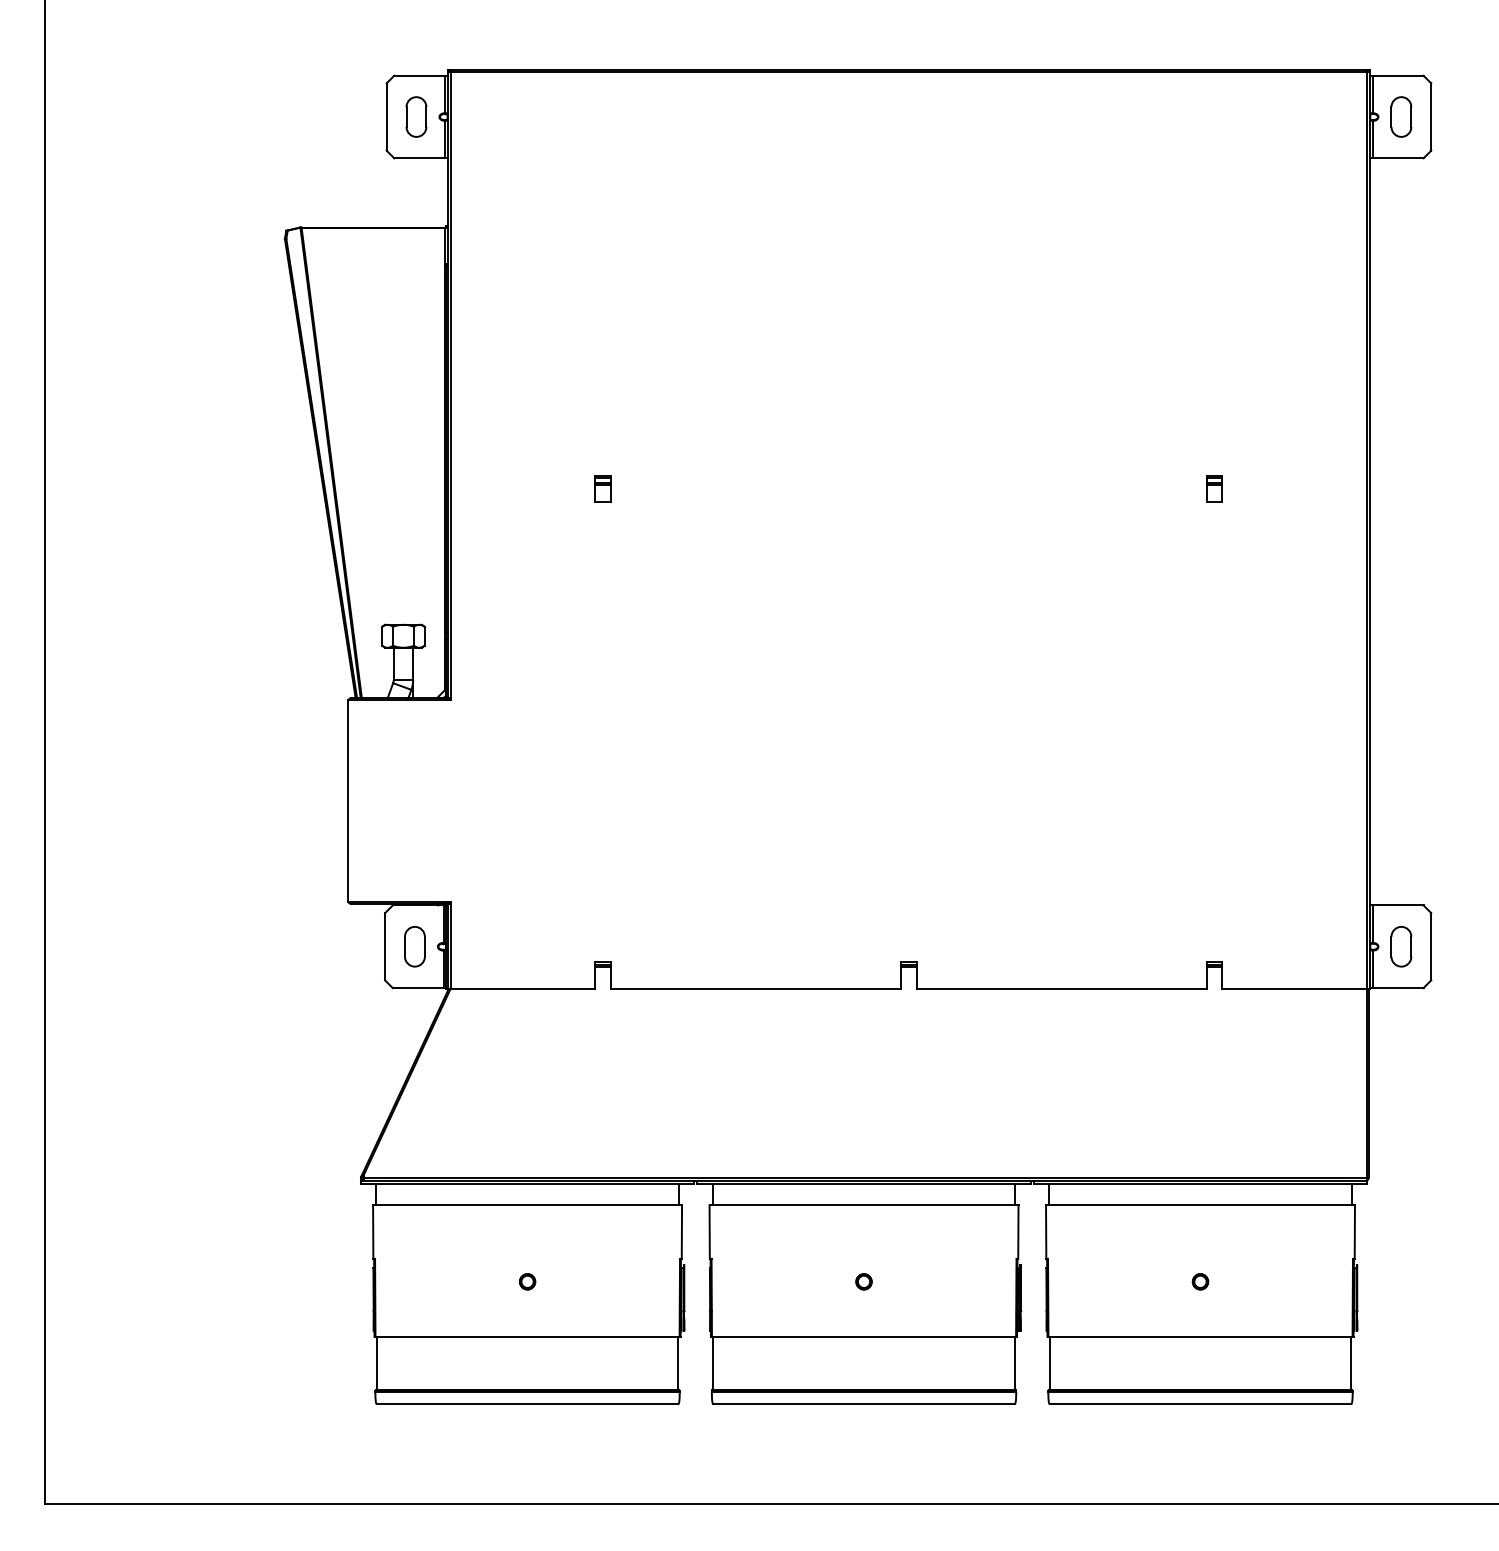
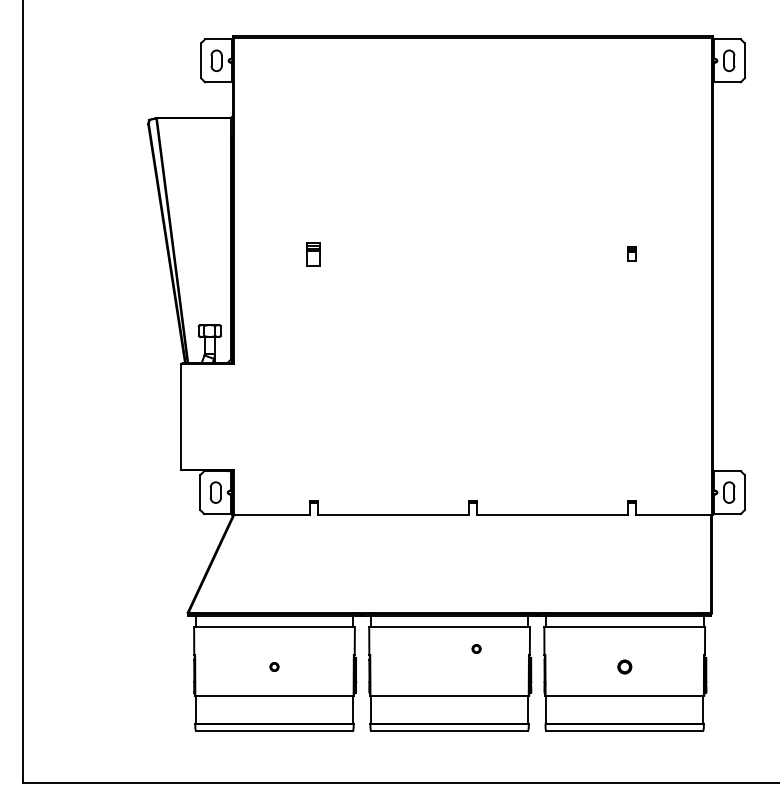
part: (602, 487) -> (313, 253), size x1.6
part: (863, 1280) -> (476, 648), moved
part: (1200, 1280) -> (624, 666), size x1.6

